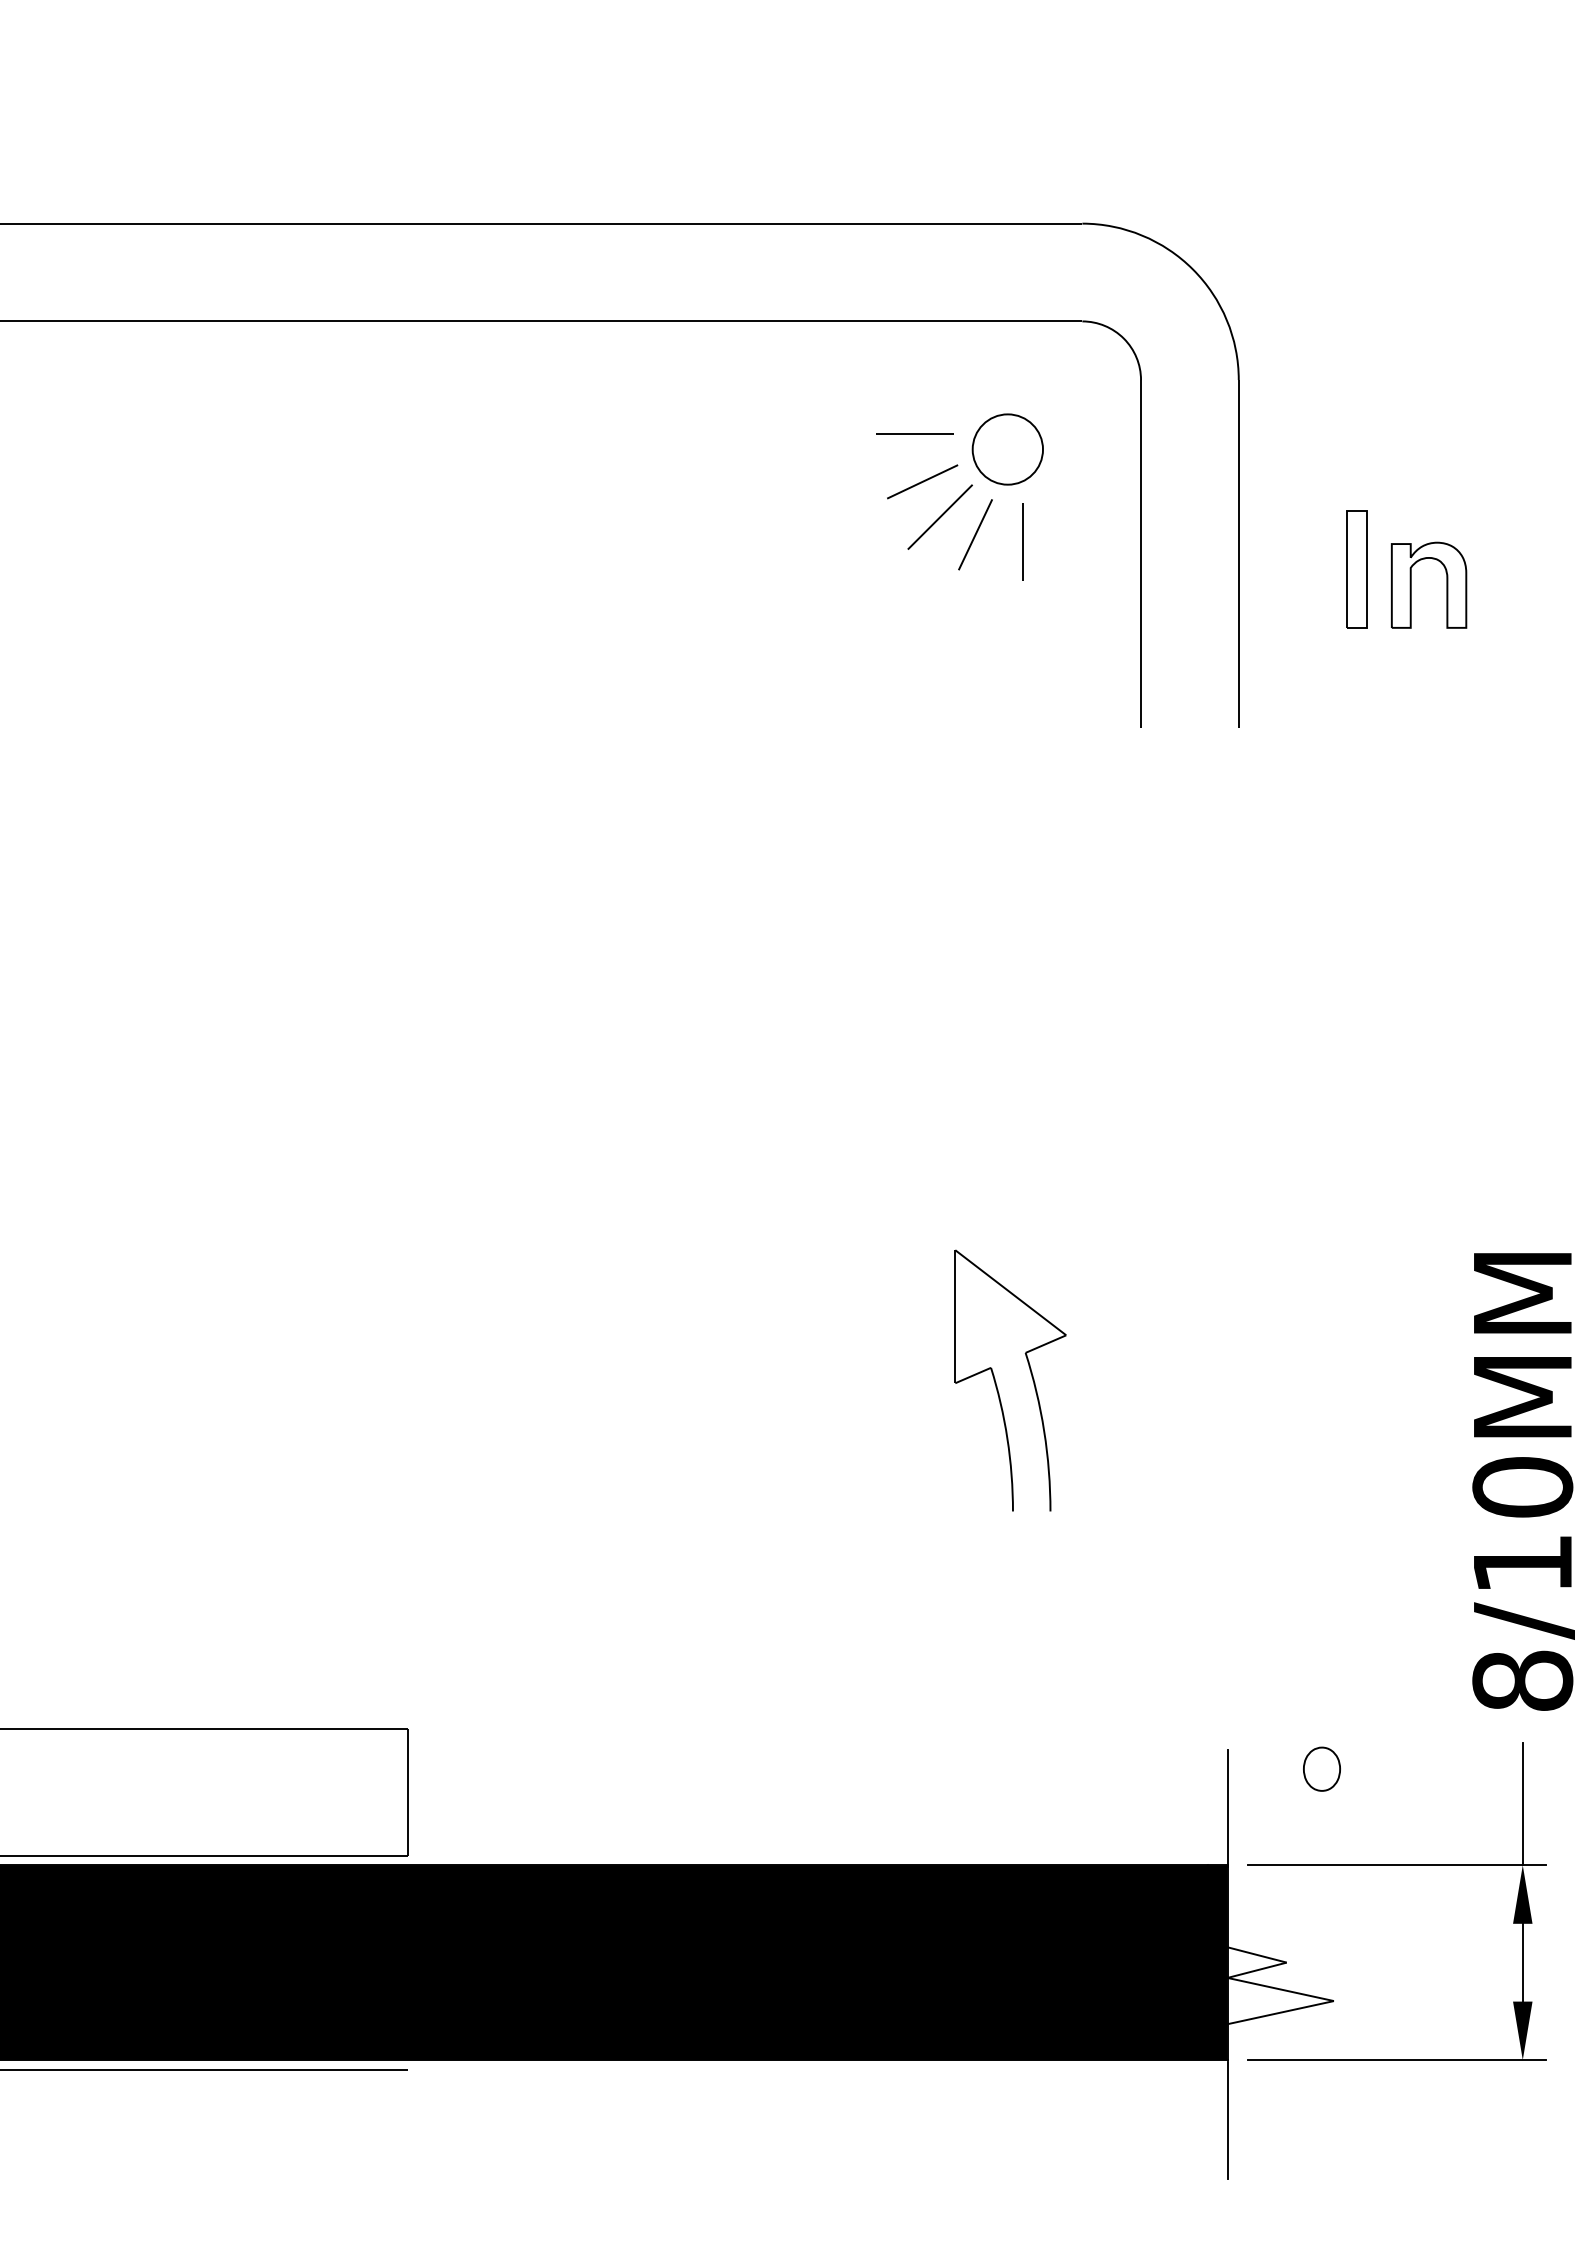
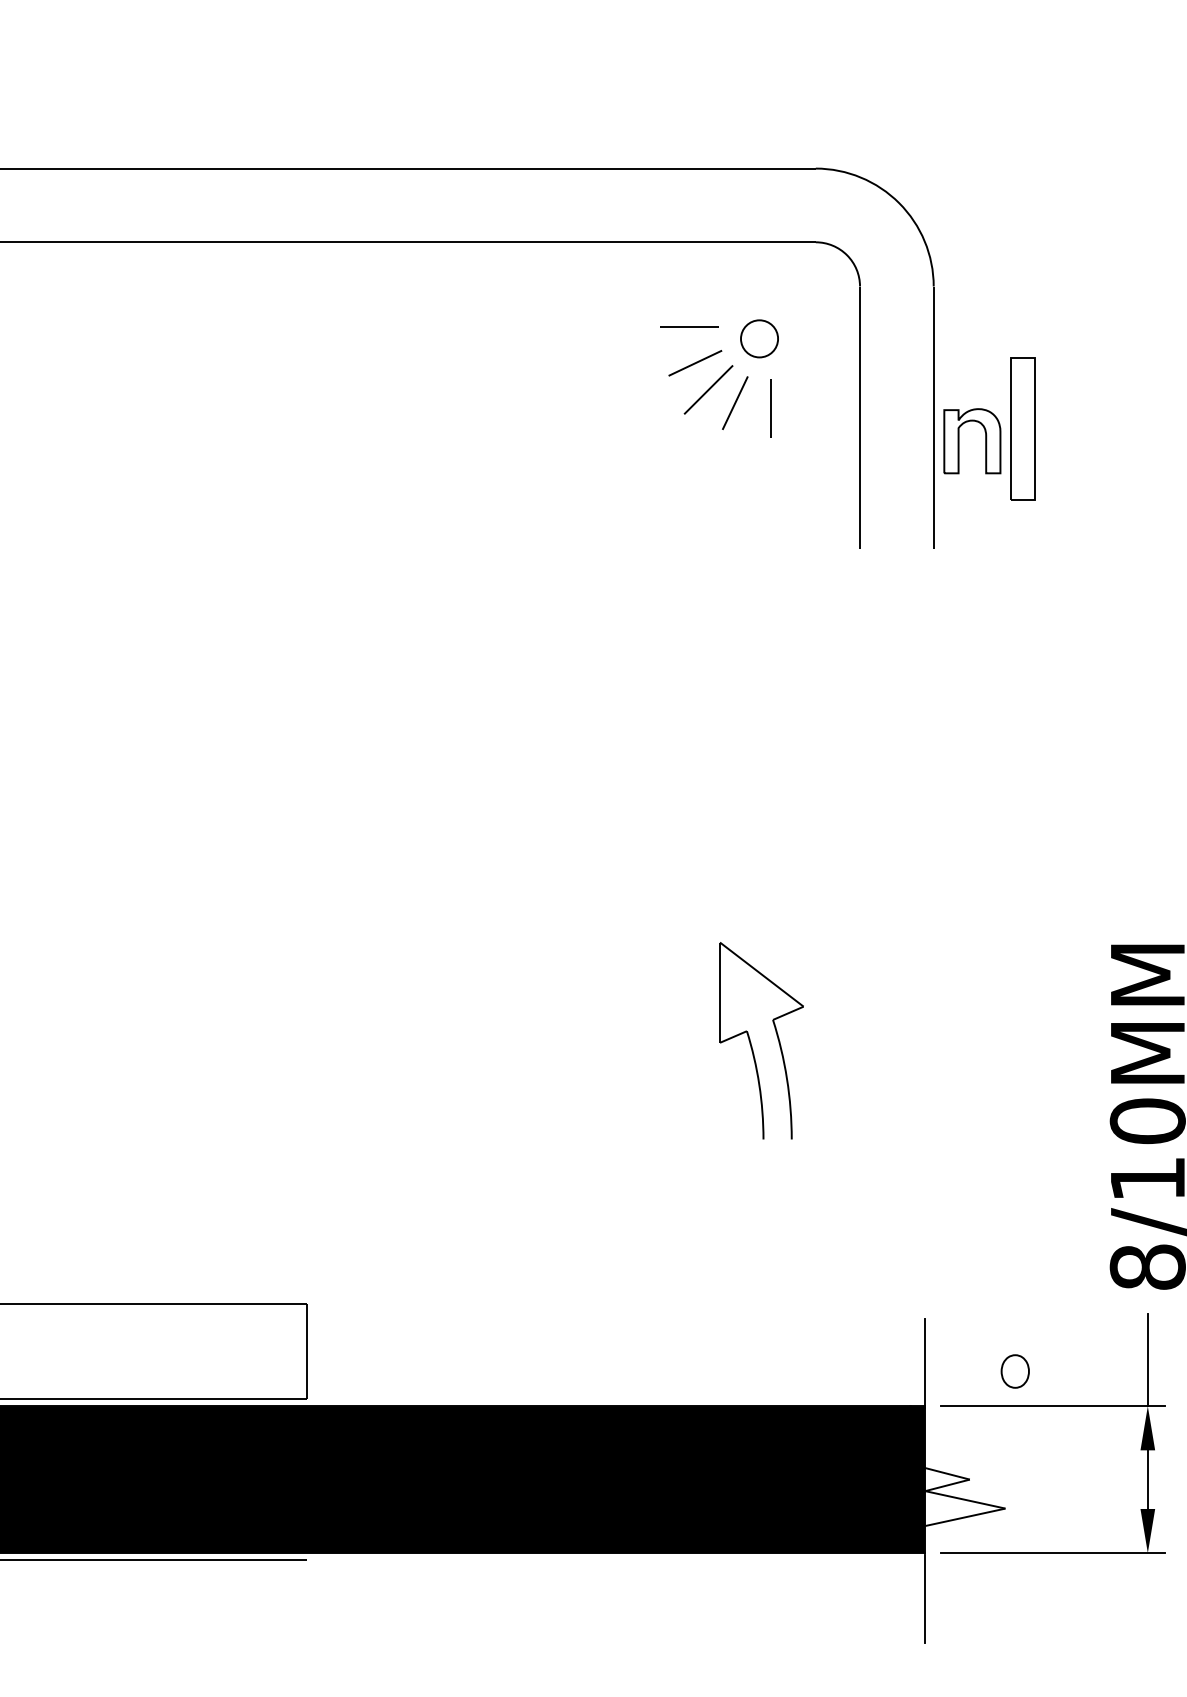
part: (1007, 449) -> (759, 338), size x0.7
part: (1356, 569) -> (1022, 429), size x1.6
part: (1446, 584) -> (985, 440), moved
part: (1321, 1768) -> (1014, 1370), moved

